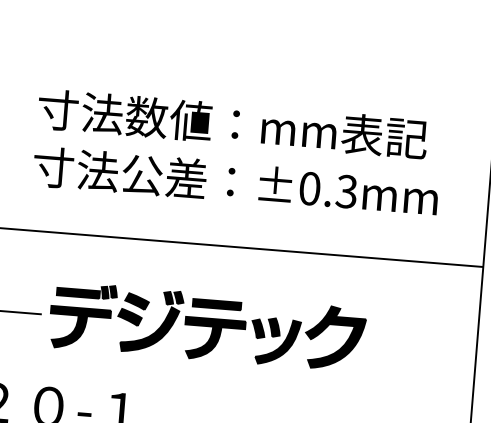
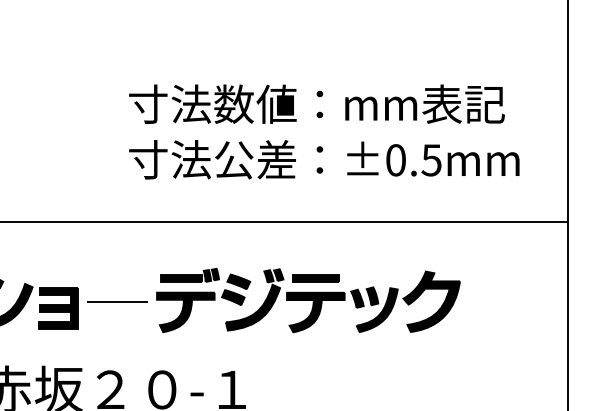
text: (346, 190) -> (431, 159), ±0.3mm -> ±0.5mm

